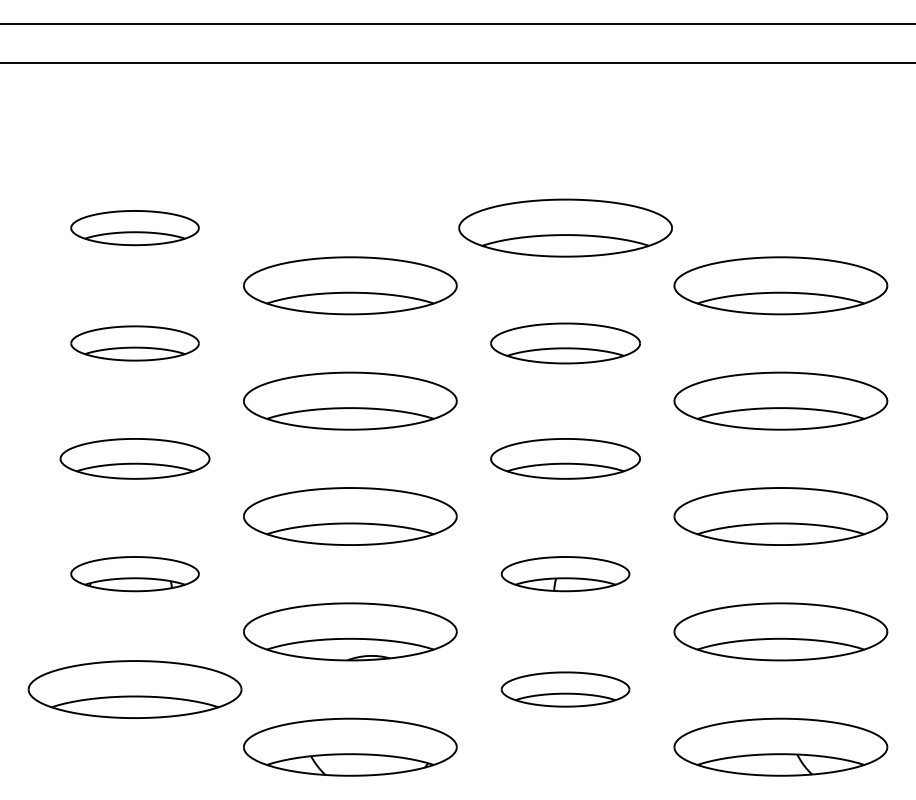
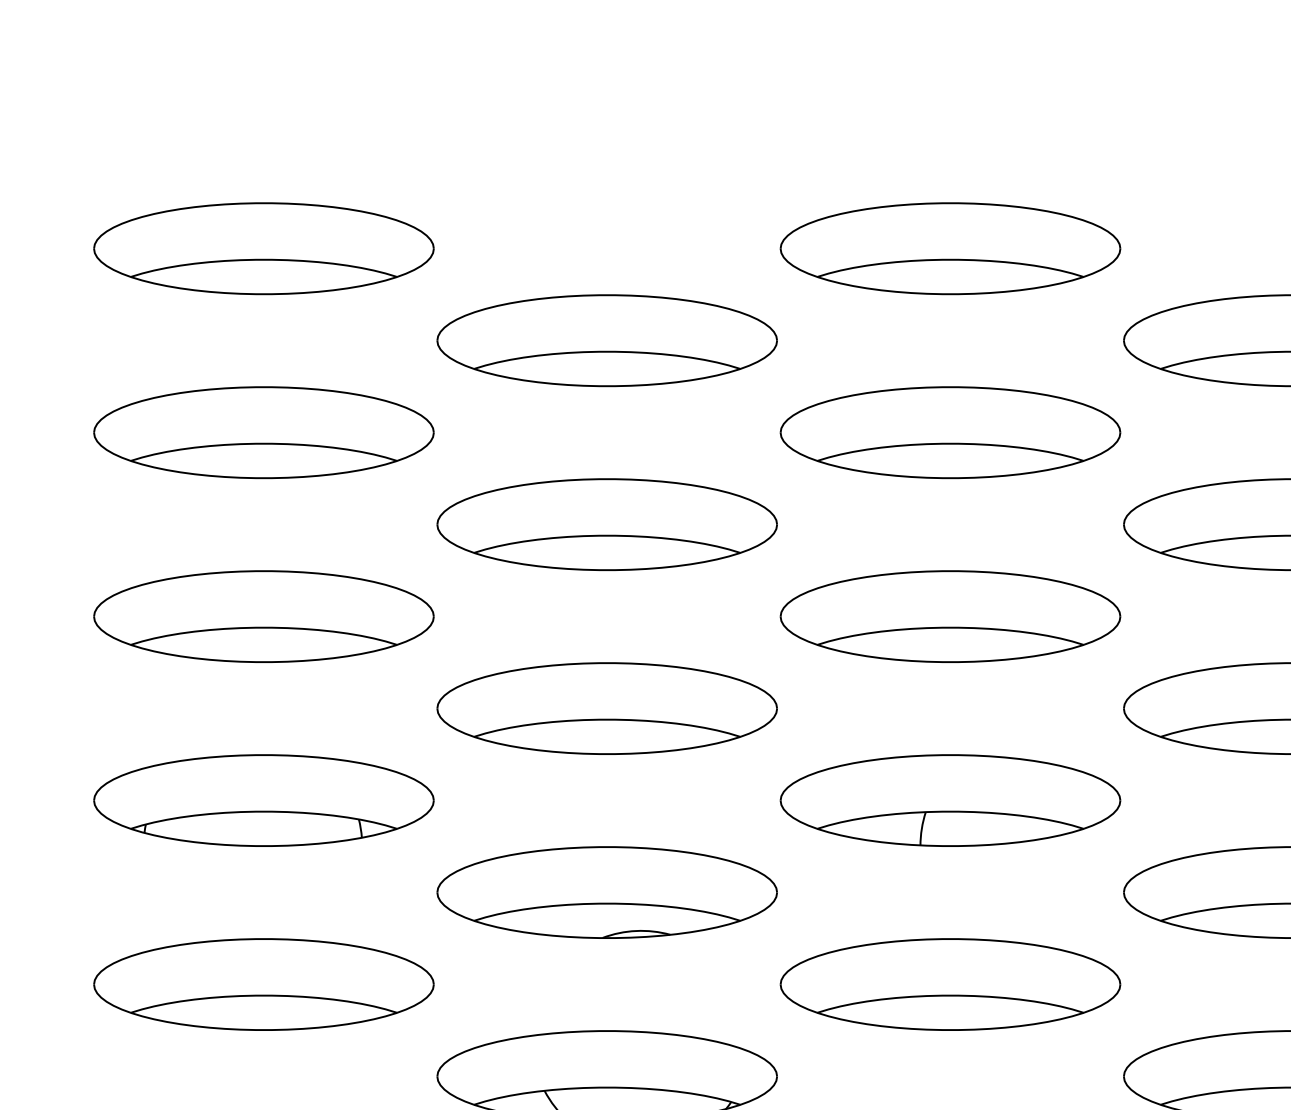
part: (134, 227) -> (262, 247), size x1.67
part: (134, 343) -> (262, 432), size x1.67
part: (565, 343) -> (950, 432), size x1.43
part: (134, 458) -> (262, 616), size x1.43
part: (565, 458) -> (950, 616), size x1.43
part: (134, 573) -> (262, 799), size x1.67
part: (565, 573) -> (950, 799), size x1.67
part: (565, 689) -> (950, 984), size x1.67

